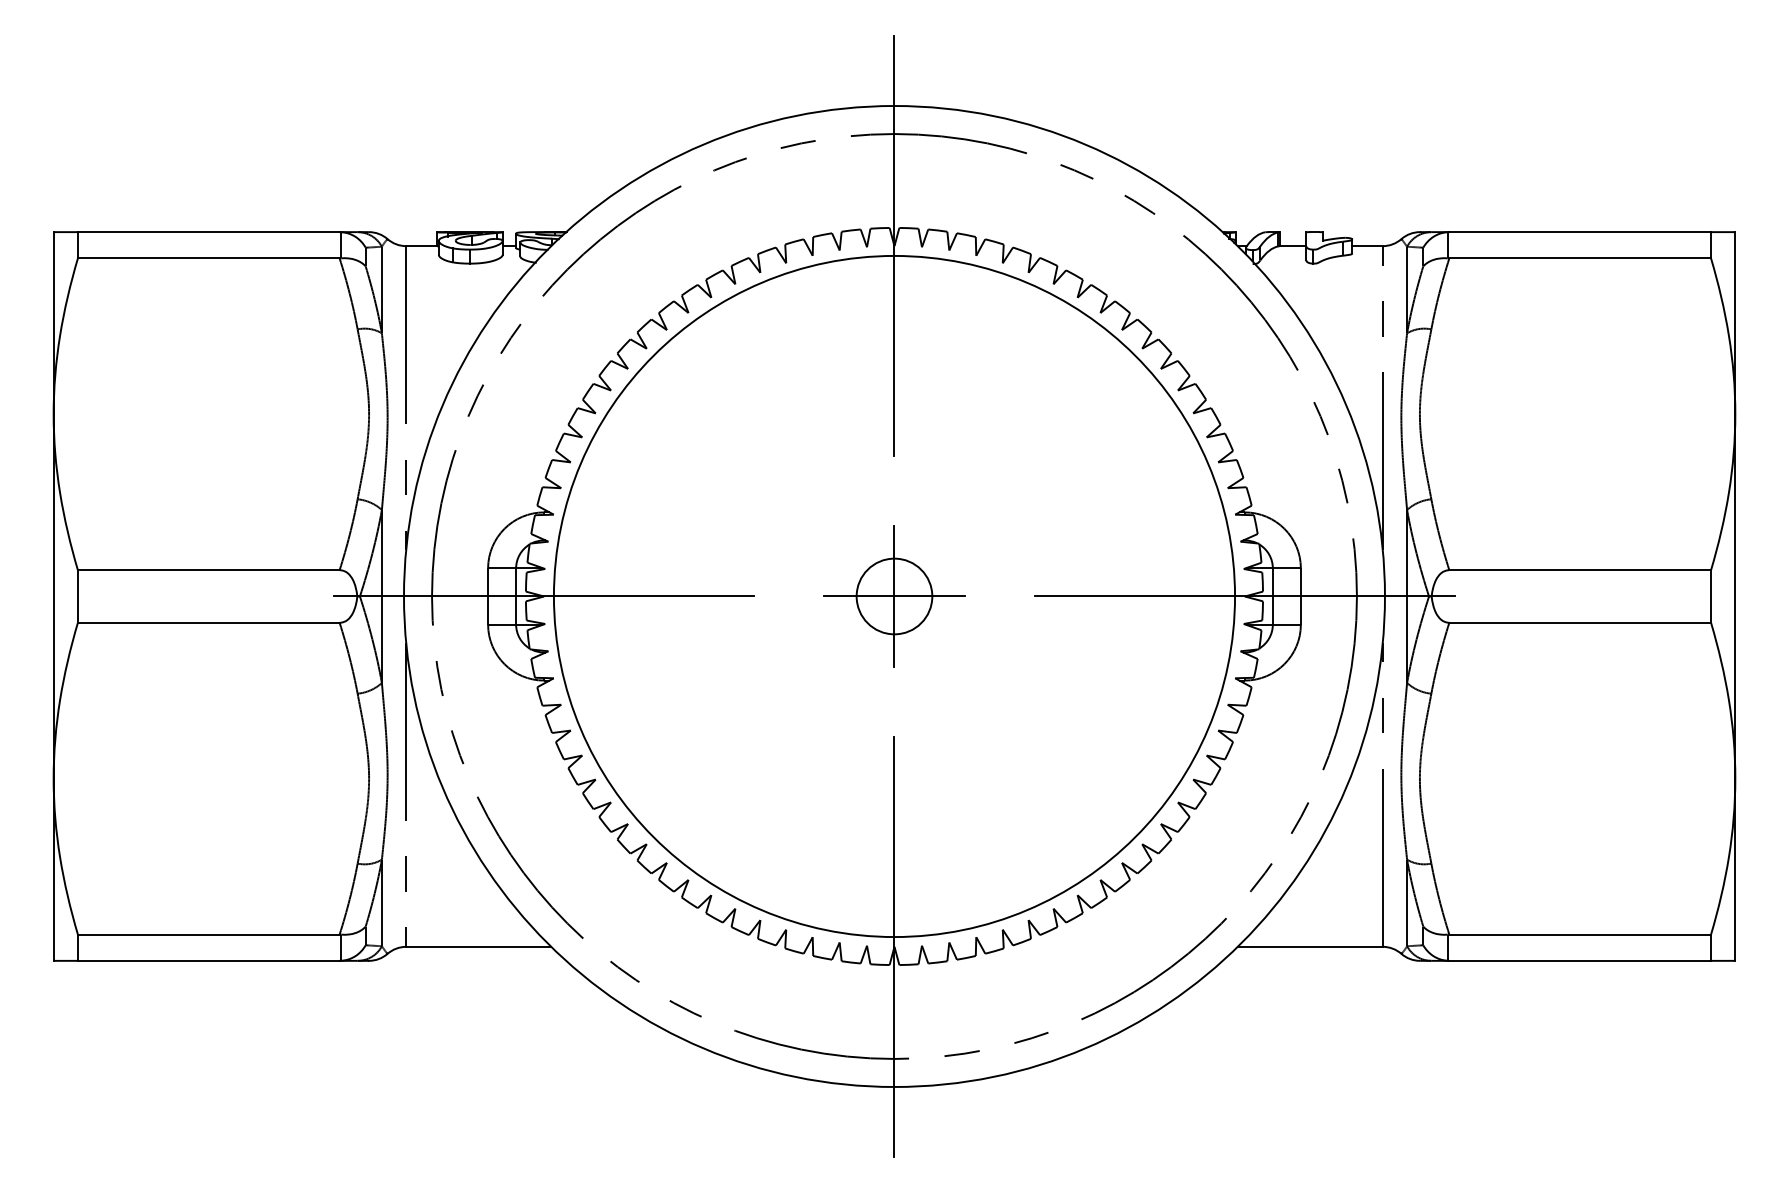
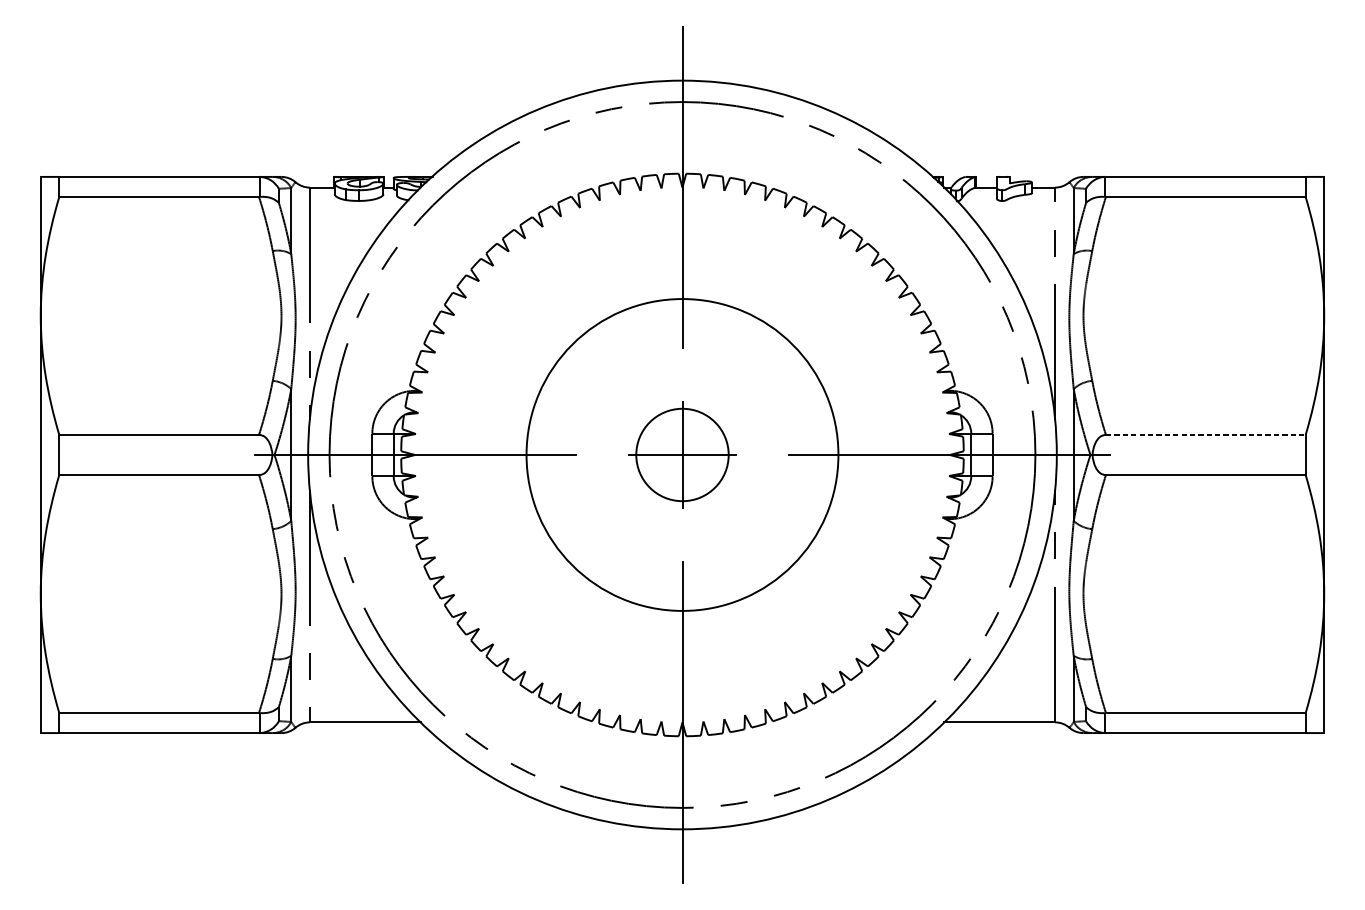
line: (1580, 570) -> (1206, 435), solid -> dashed
circle: (894, 596) -> (682, 455), size x0.6
circle: (894, 596) -> (682, 455), size x1.6

